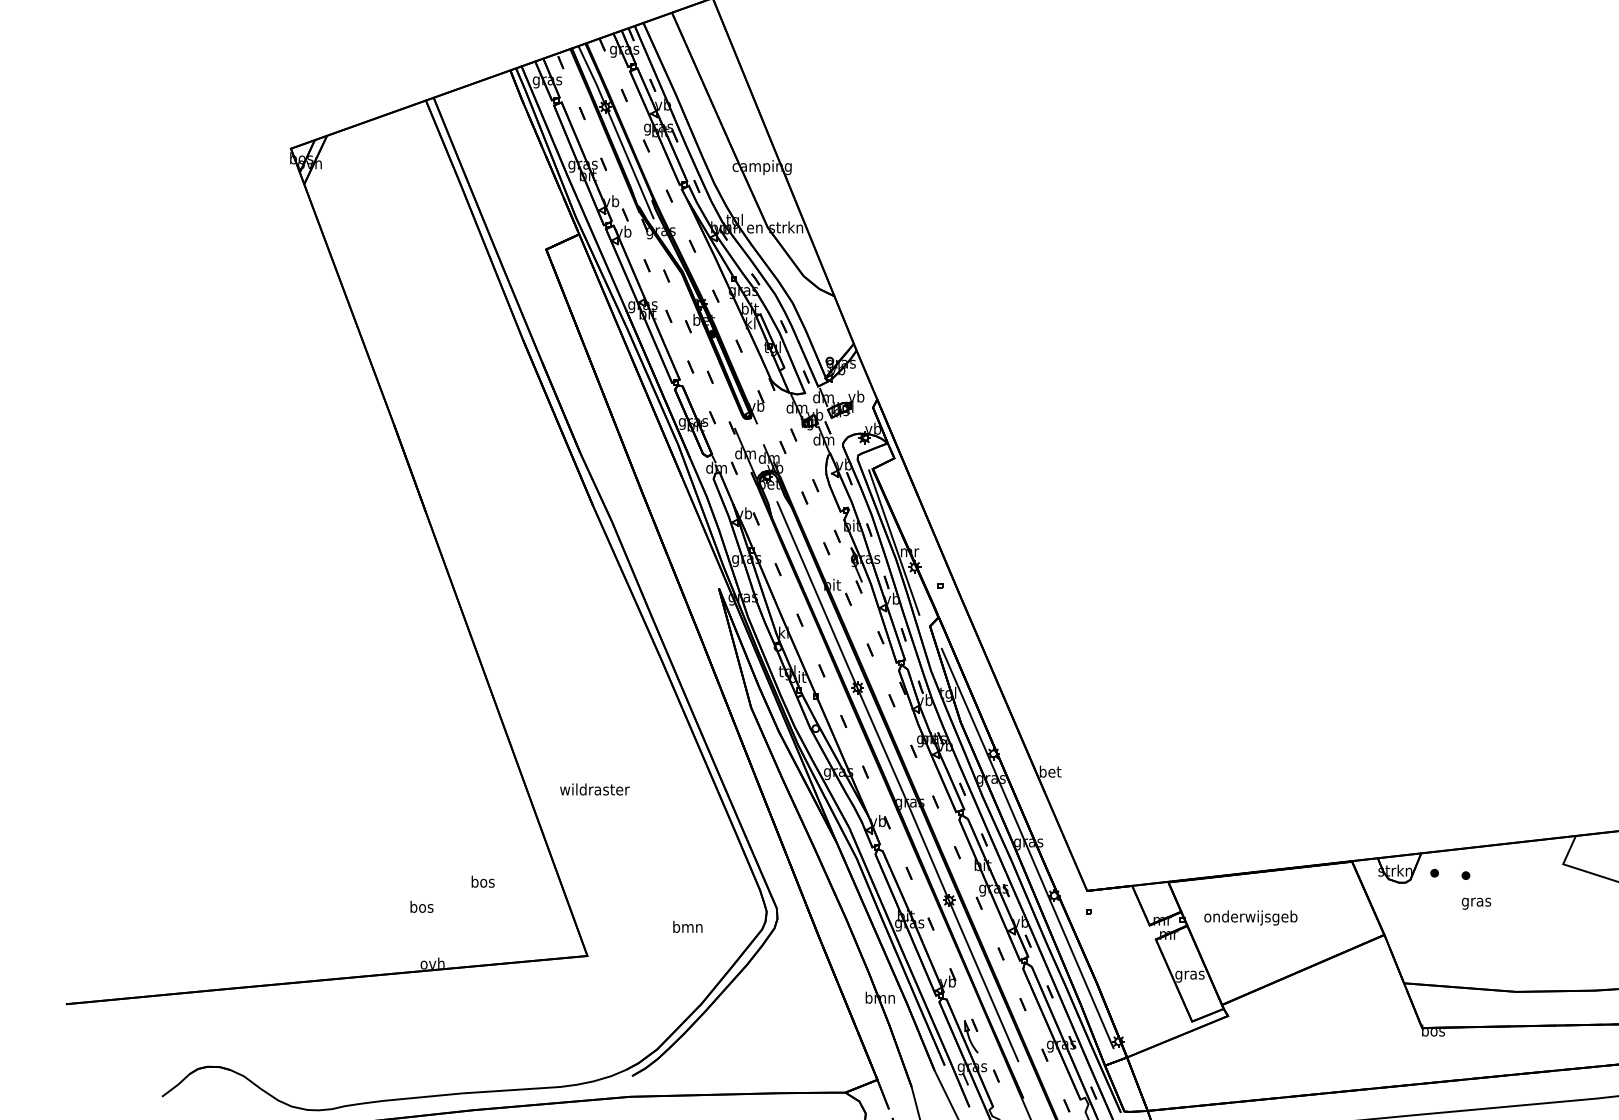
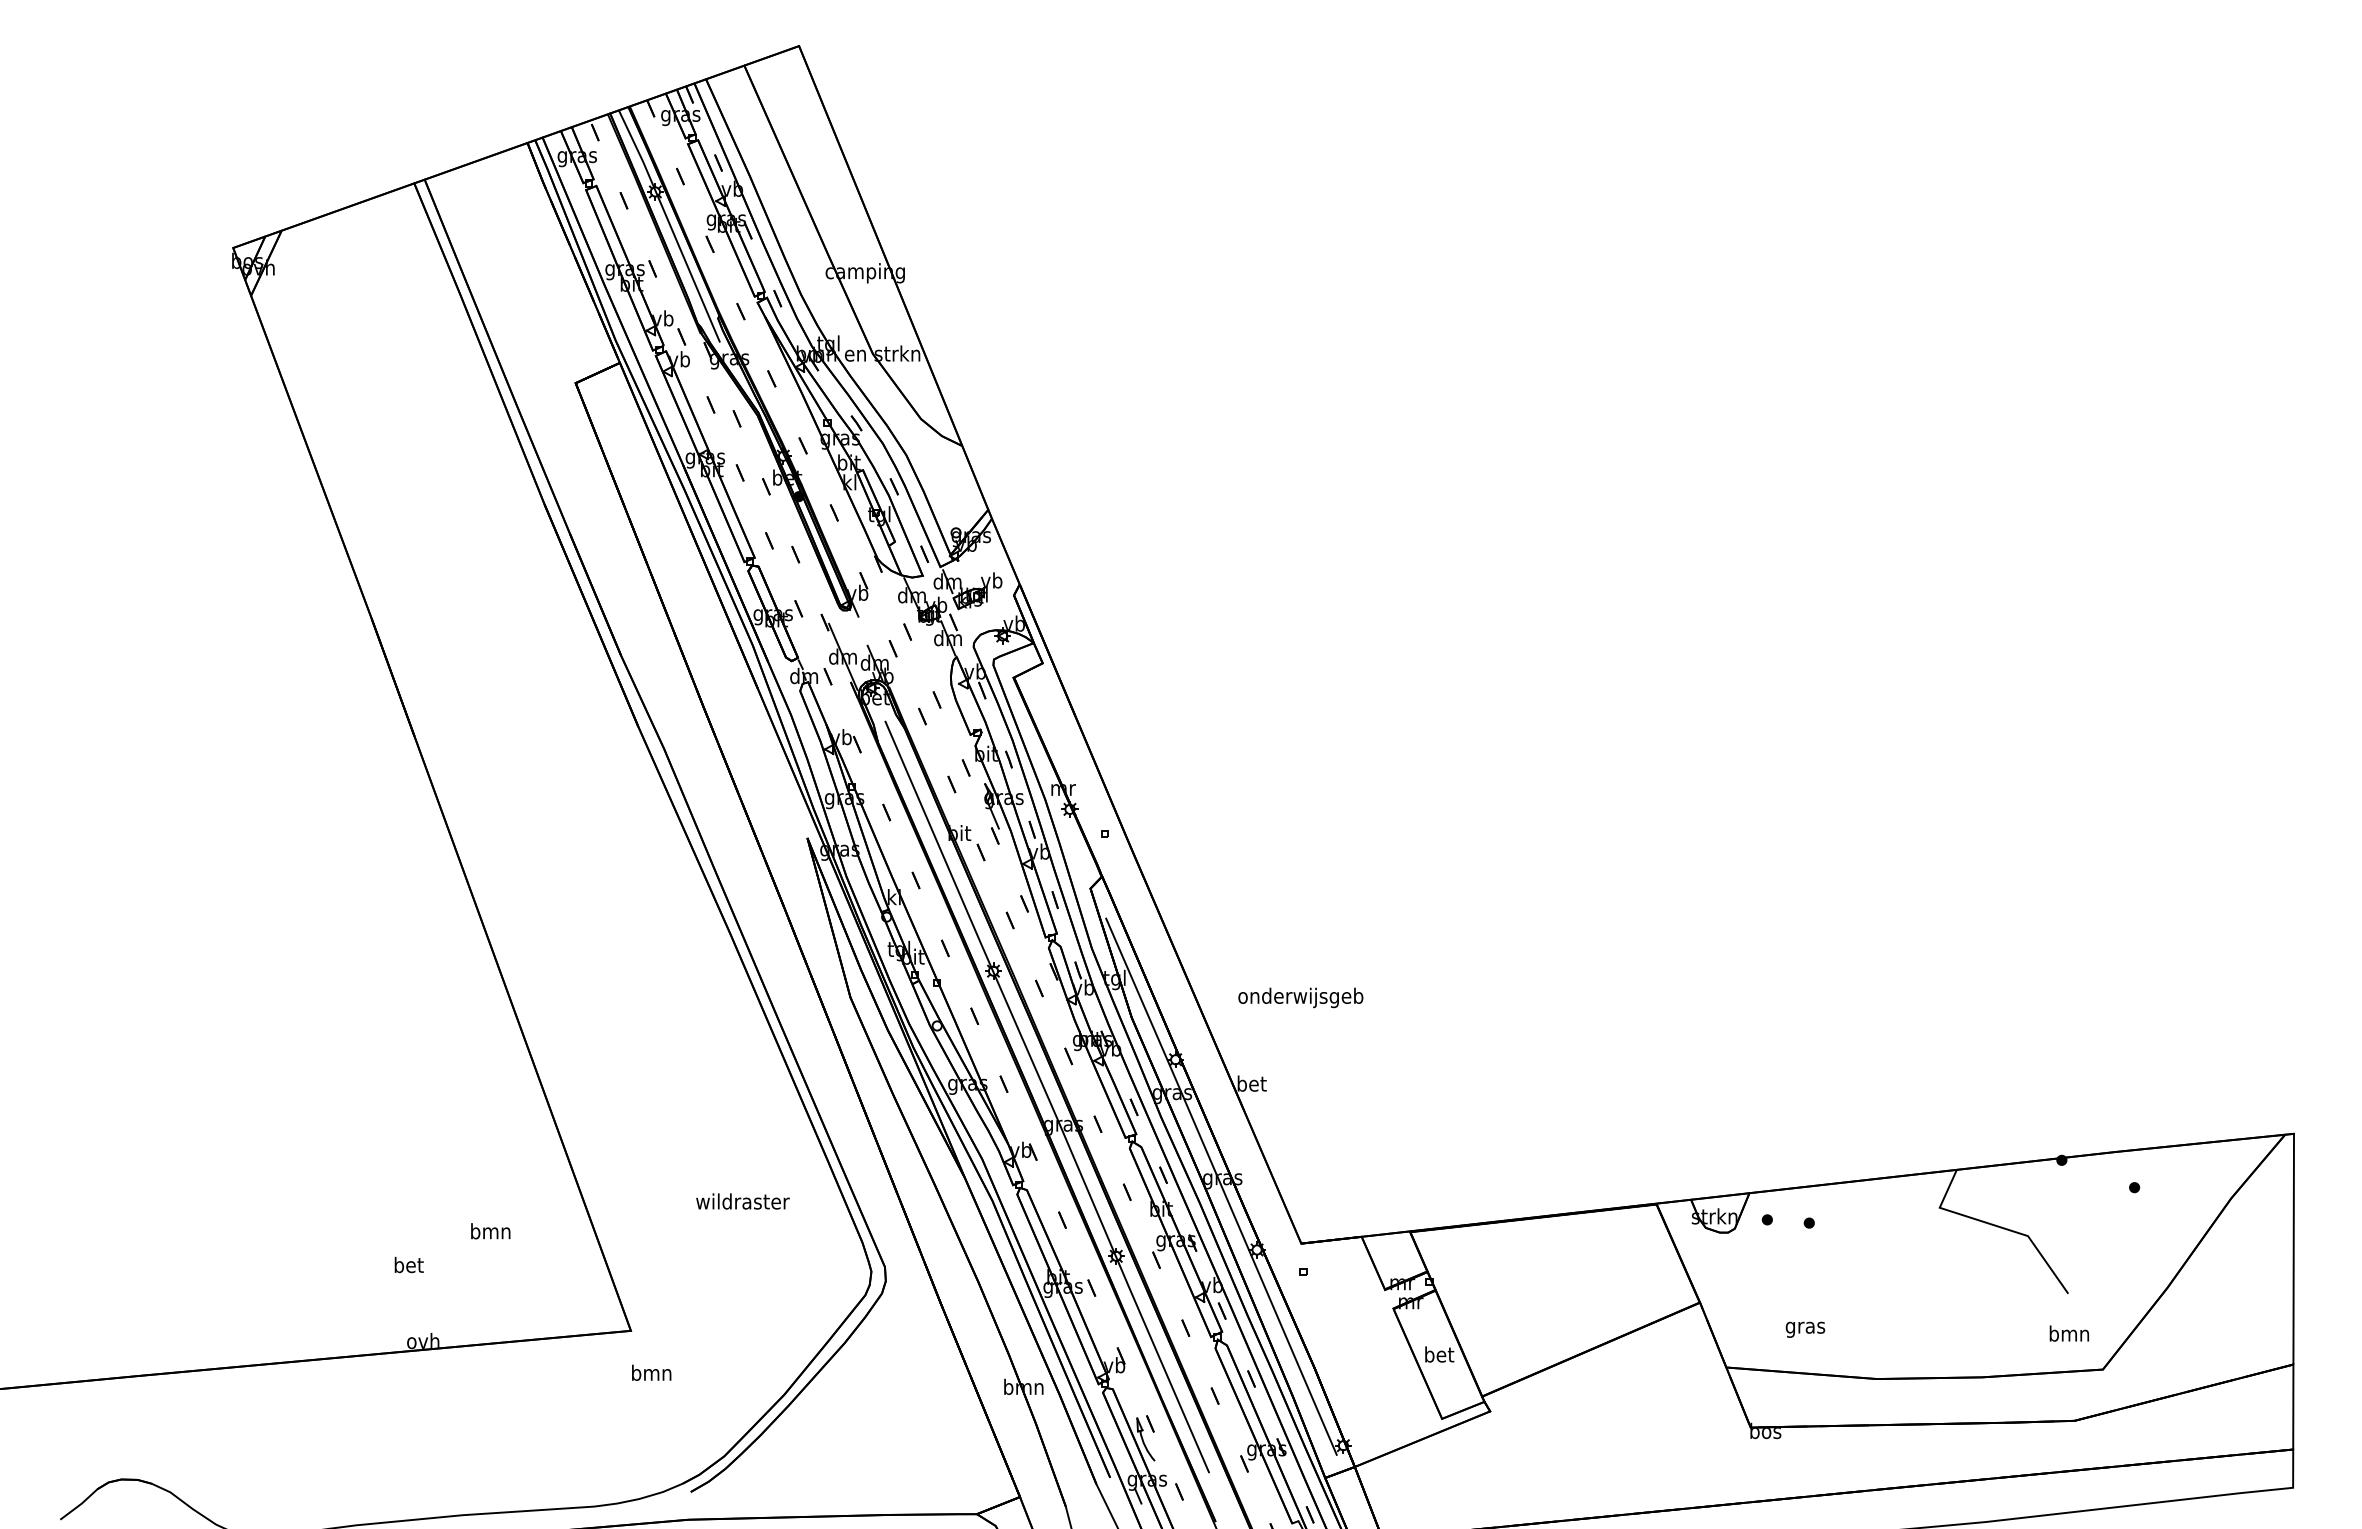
line: (894, 542) -> (1042, 776), removed
text: (594, 789) -> (742, 1201), moved
text: (482, 881) -> (490, 1231), bos -> bmn
text: (1476, 903) -> (1805, 1329), moved
text: (421, 906) -> (408, 1264), bos -> bet
text: (1250, 917) -> (1300, 997), moved
text: (687, 926) -> (651, 1372), moved
text: (1189, 975) -> (1438, 1356), gras -> bet

